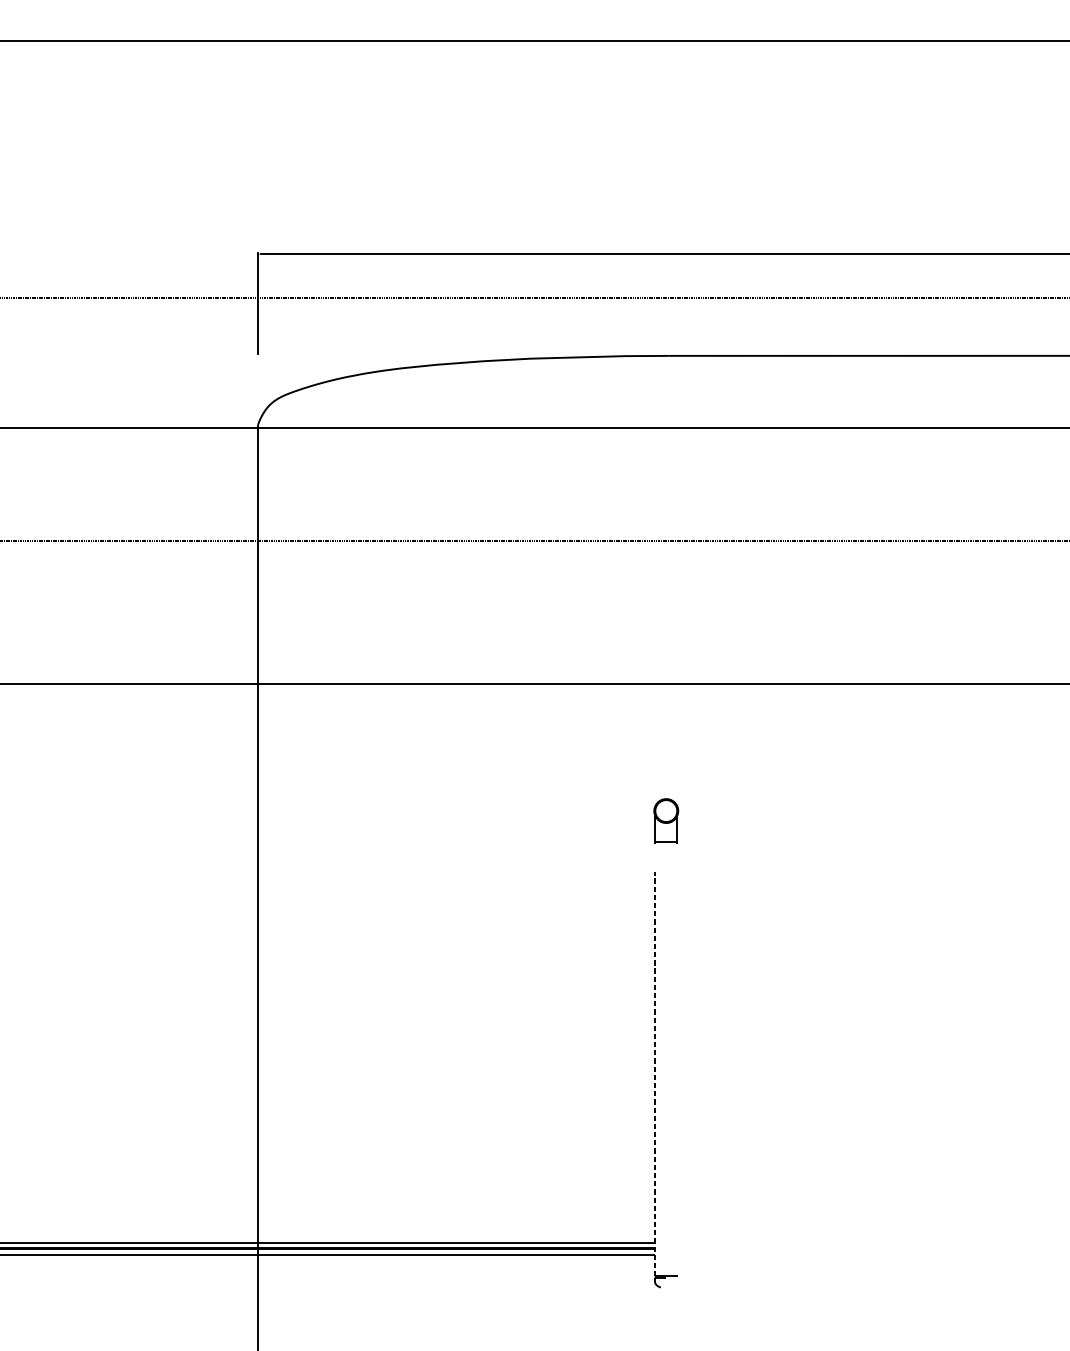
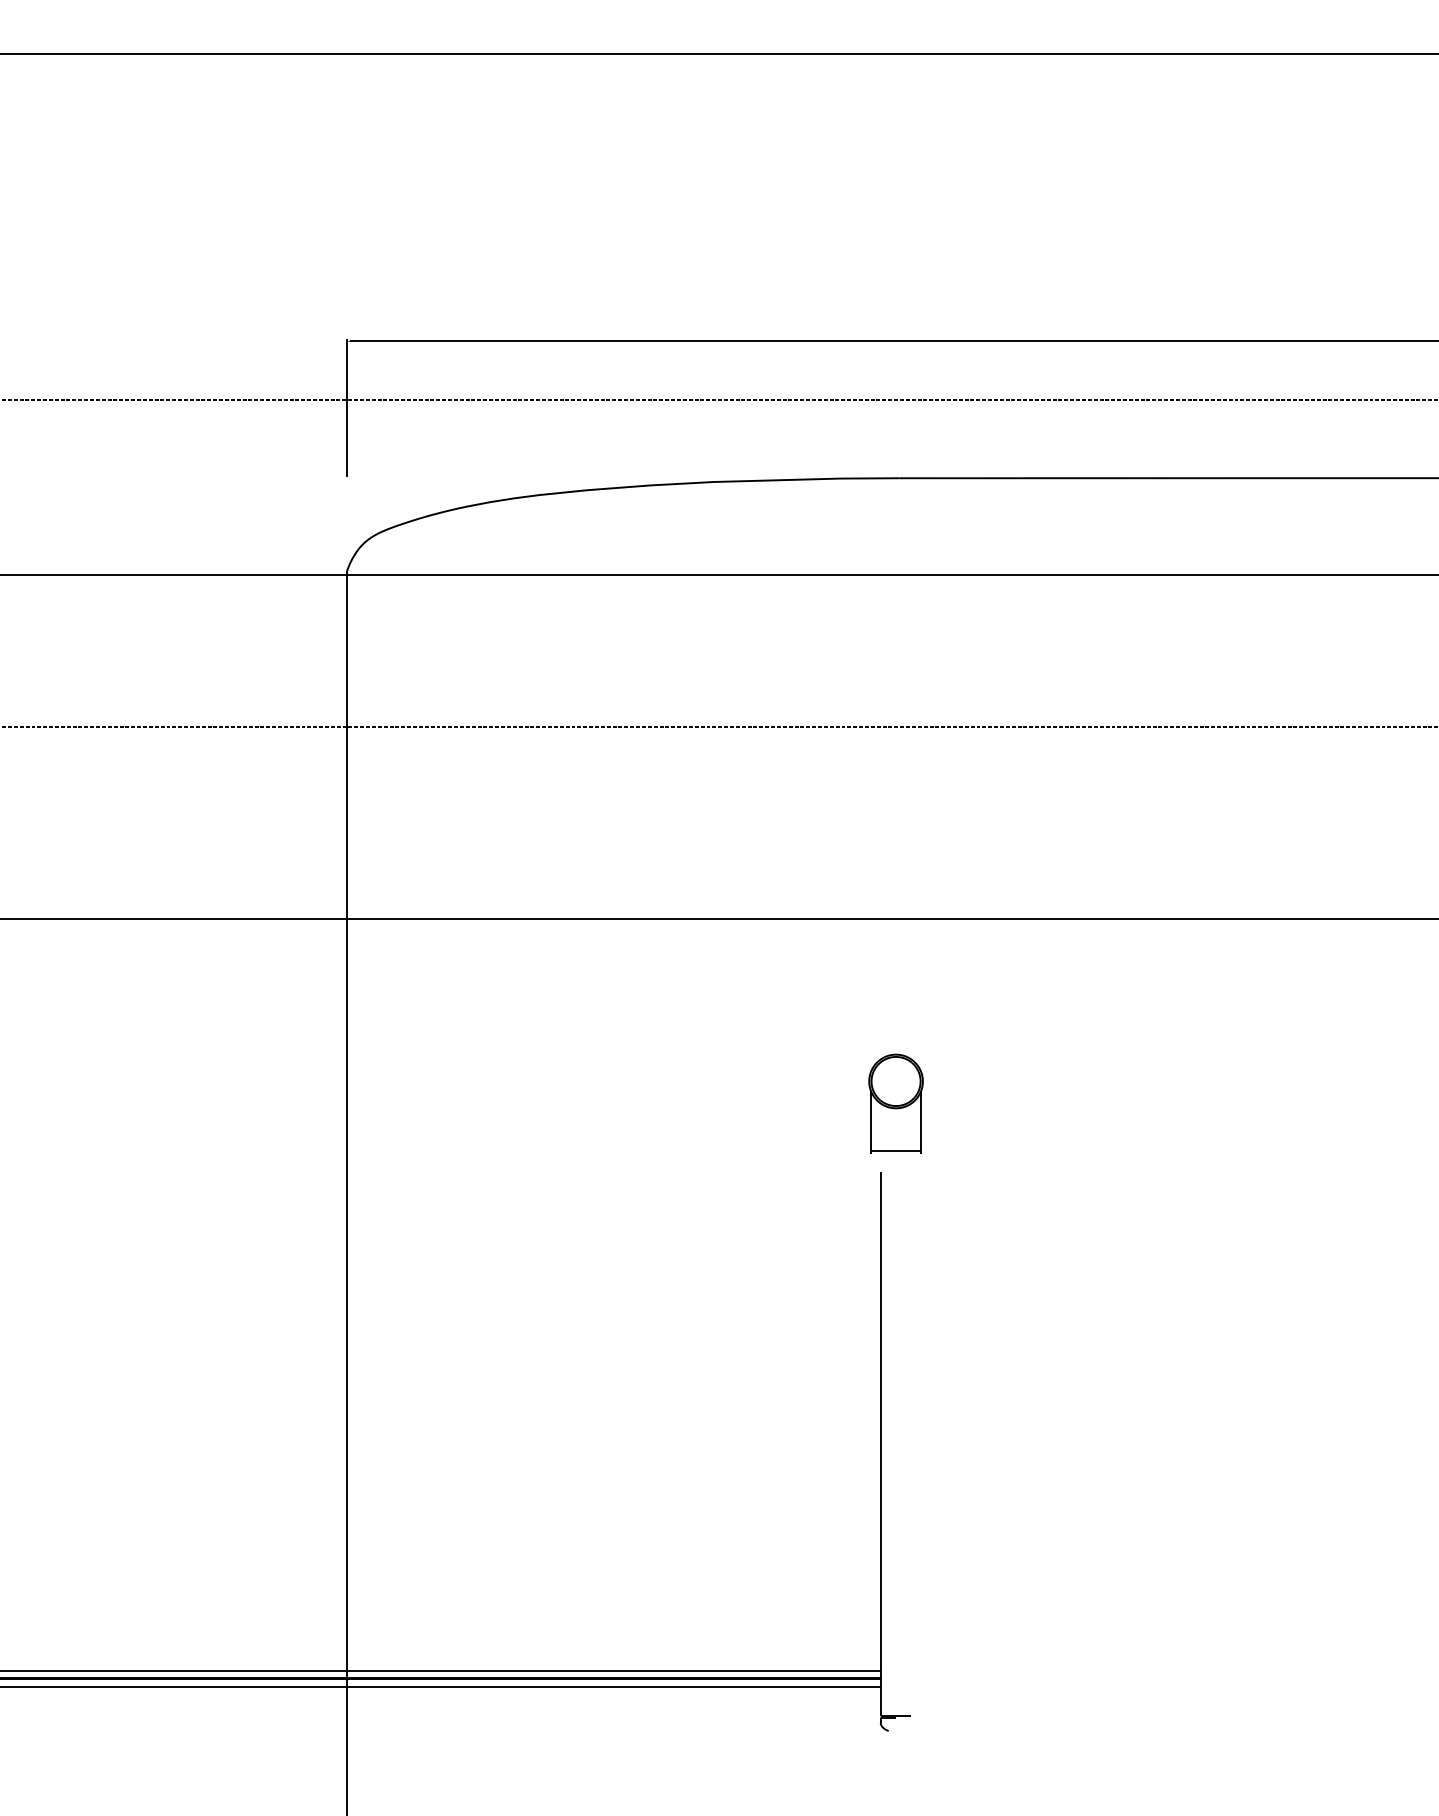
part: (665, 820) -> (895, 1103), size x1.67
line: (654, 1073) -> (880, 1443), dashed -> solid

